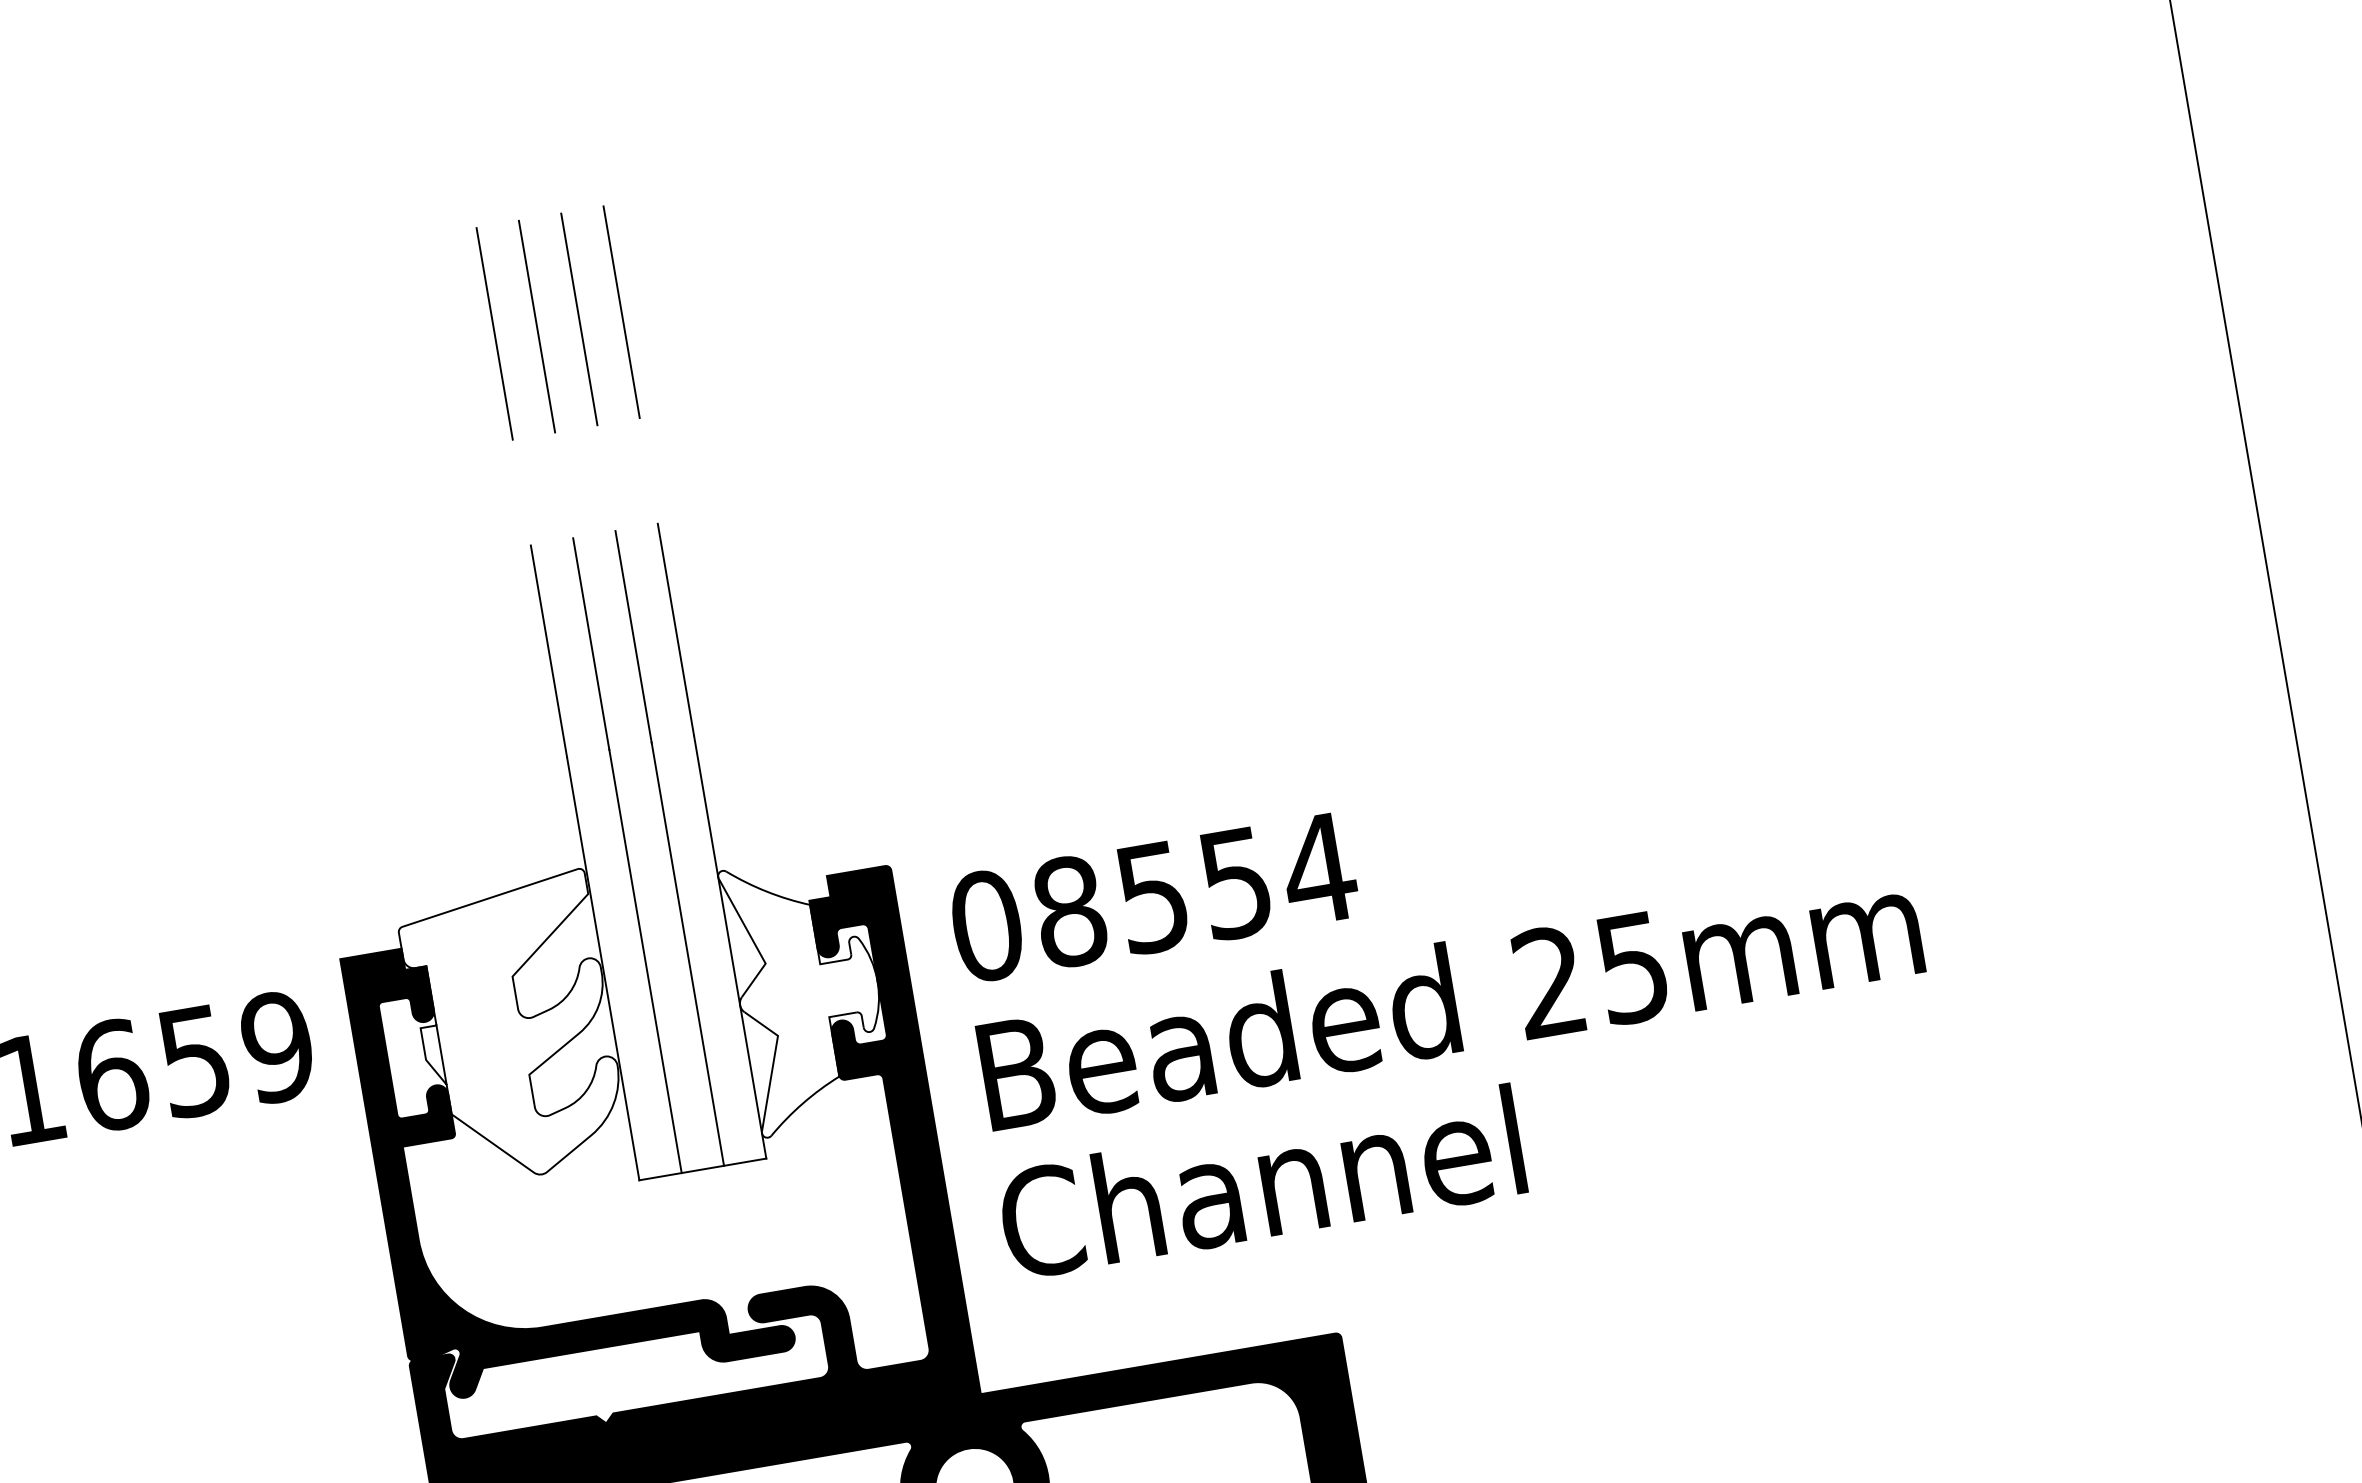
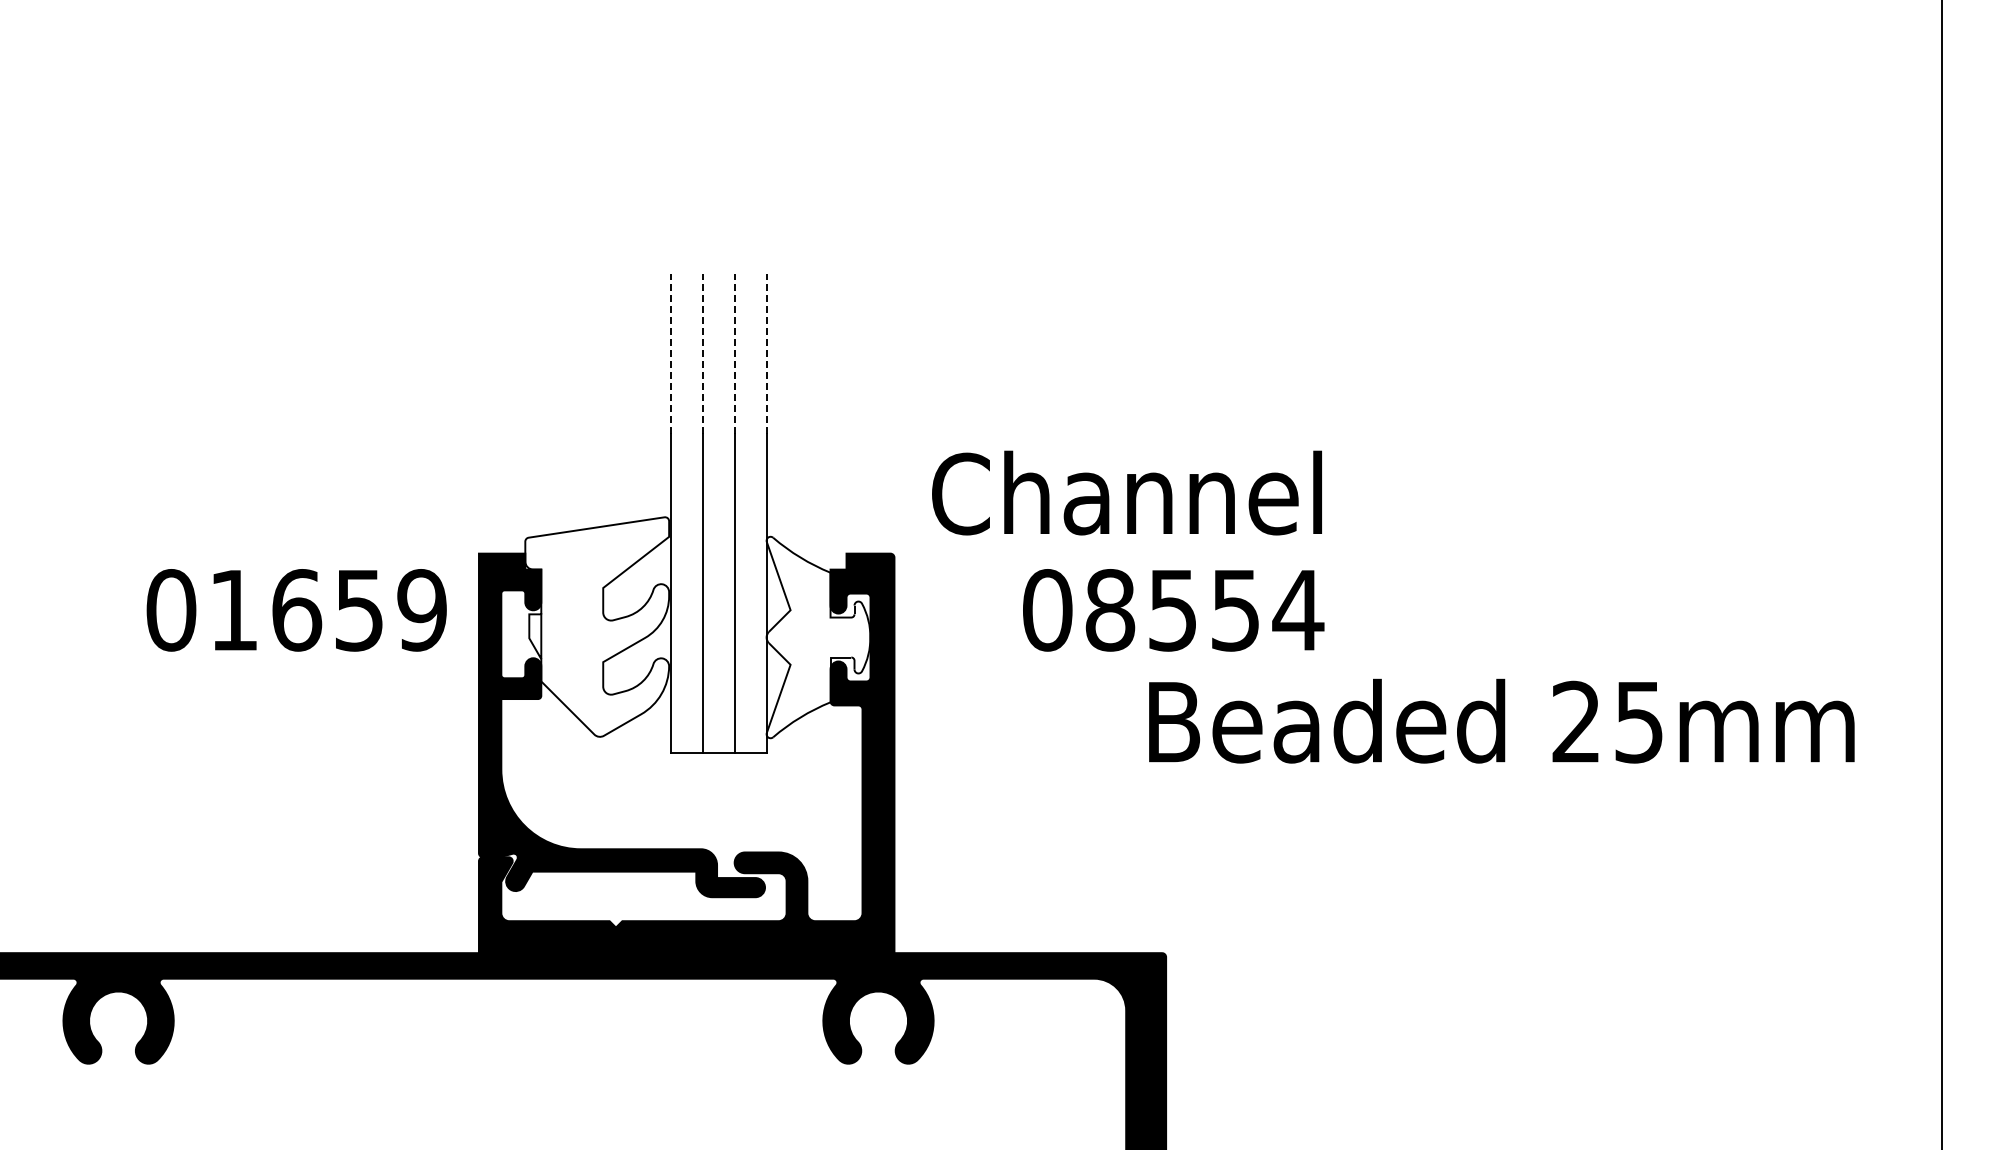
line: (621, 312) -> (766, 114), removed
line: (579, 319) -> (734, 114), removed
line: (536, 327) -> (702, 114), removed
line: (494, 334) -> (670, 114), removed
line: (675, 629) -> (766, 353), solid -> dashed
line: (633, 636) -> (734, 353), solid -> dashed
line: (590, 643) -> (702, 353), solid -> dashed
line: (548, 650) -> (670, 353), solid -> dashed
text: (1153, 897) -> (1173, 610), moved
text: (1449, 996) -> (1501, 720), moved
text: (1260, 1181) -> (1126, 492), moved

